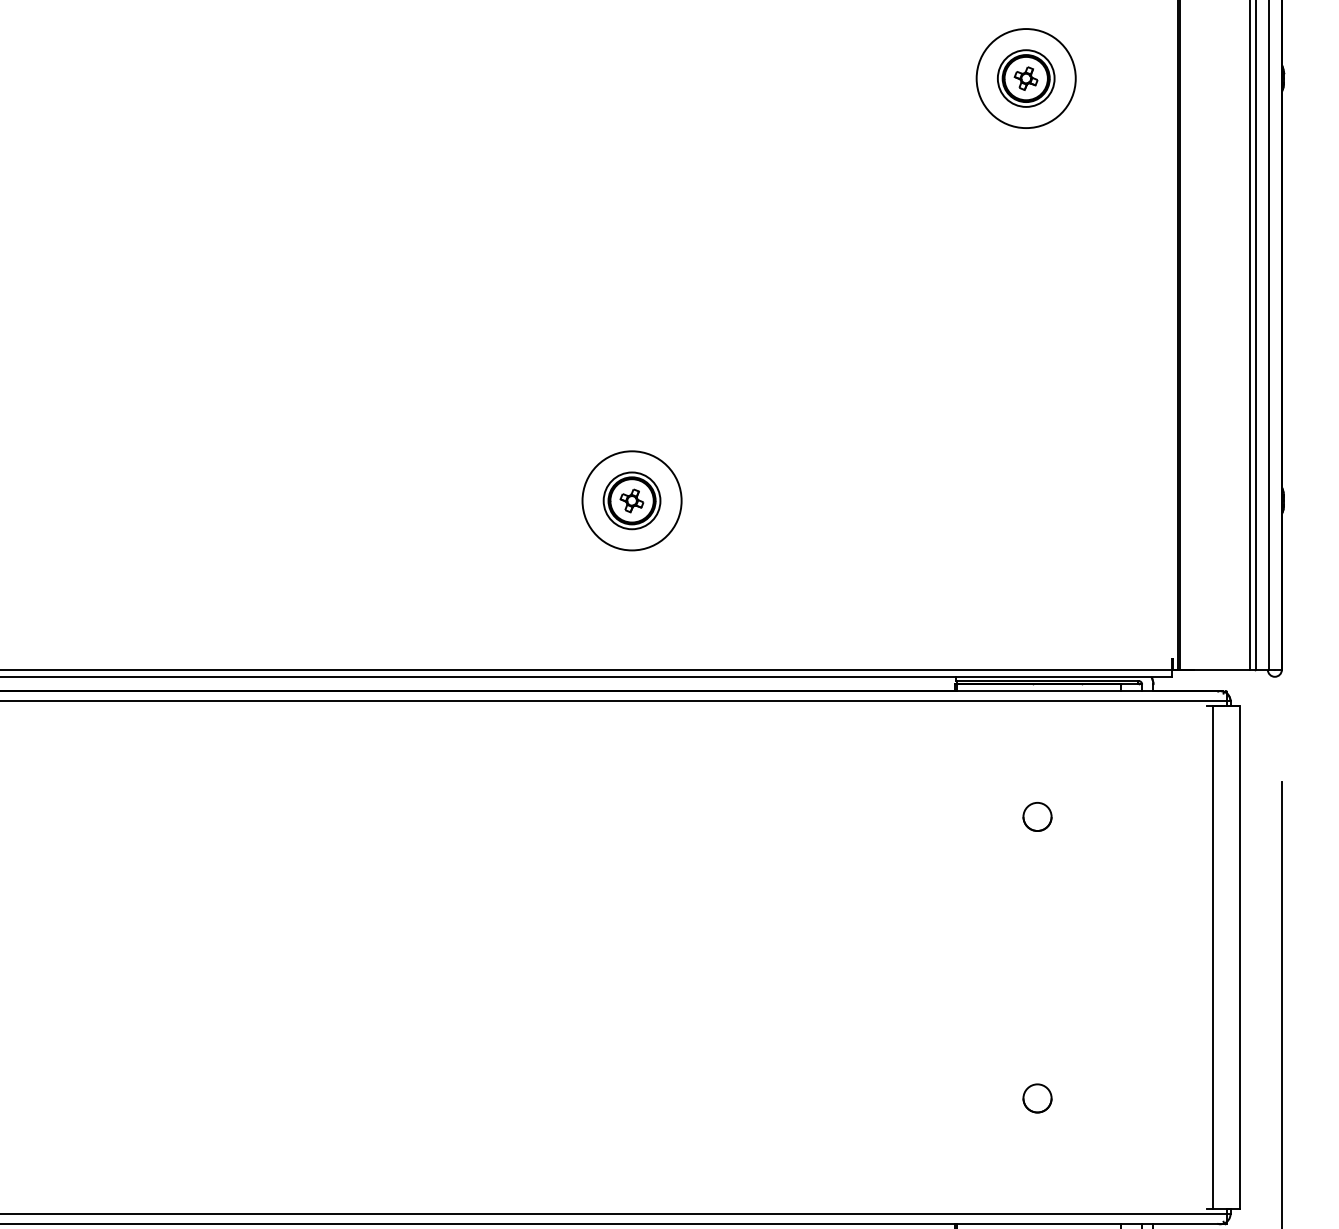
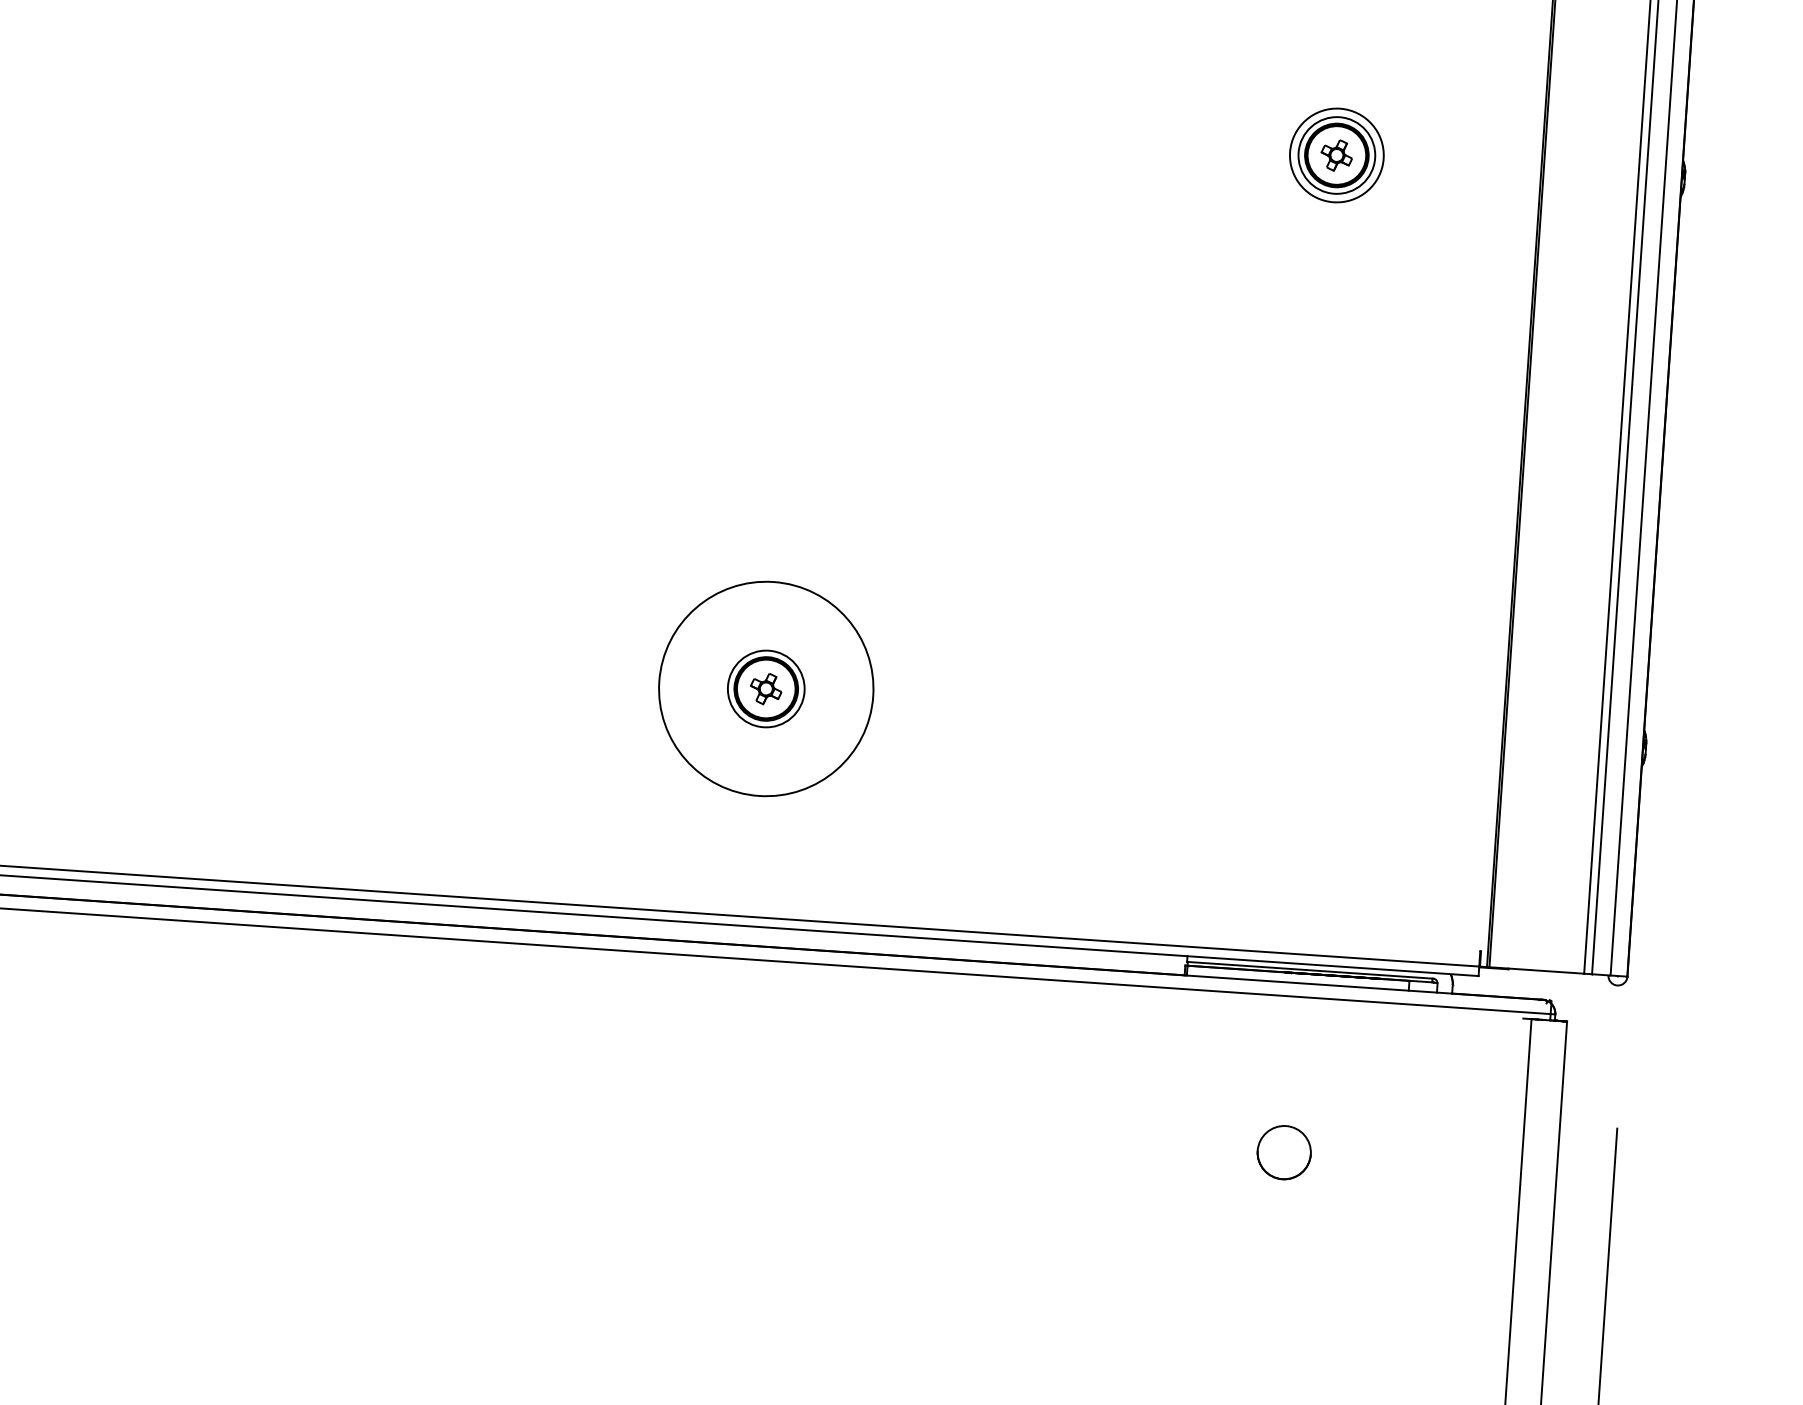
circle: (1025, 78) -> (1335, 155), size x0.7
circle: (631, 500) -> (765, 688), size x1.6
circle: (1037, 816) -> (1284, 1152), size x1.4

